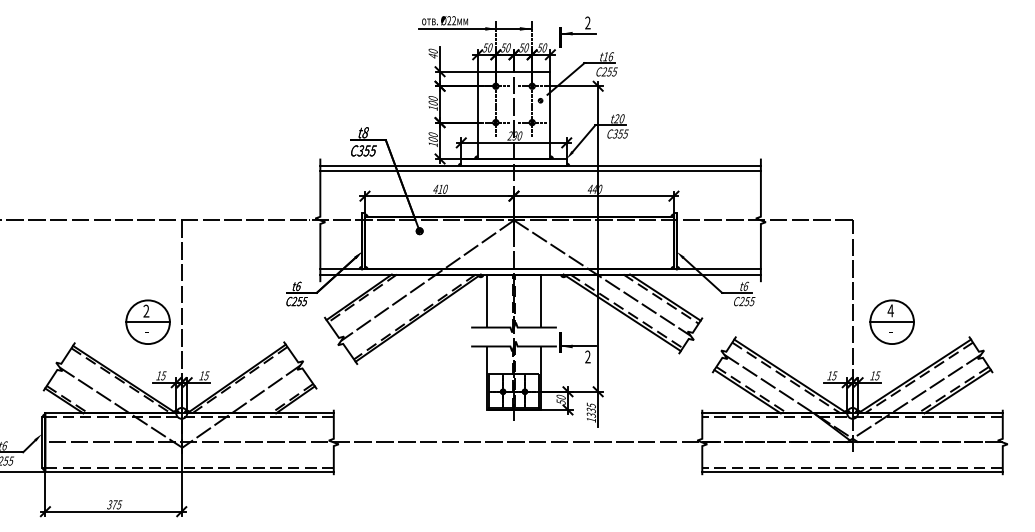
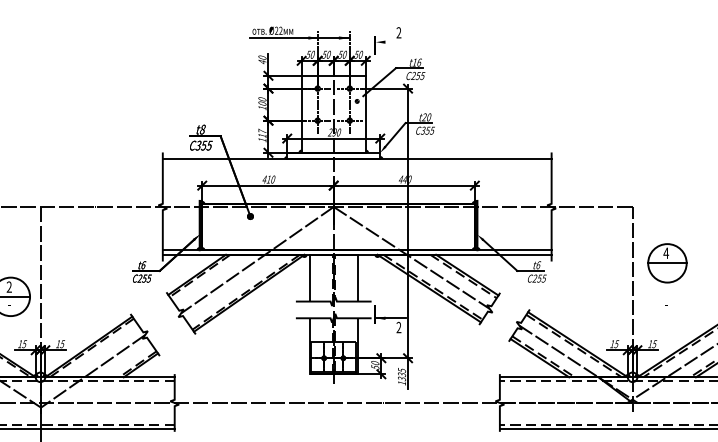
line: (578, 33) -> (390, 42), removed
text: (432, 136) -> (261, 132), 100 -> 117
line: (540, 171) -> (357, 163), removed
part: (891, 321) -> (666, 262), moved

